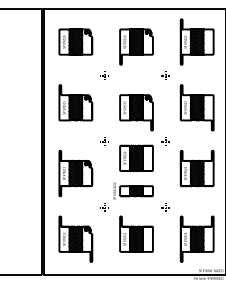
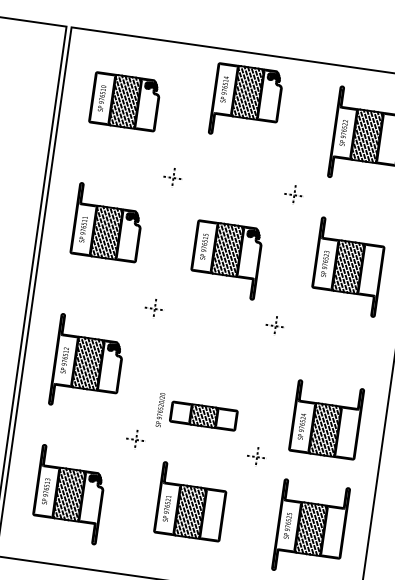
part: (136, 46) -> (246, 101), moved
part: (136, 157) -> (213, 348), removed
part: (196, 168) -> (325, 419), moved

